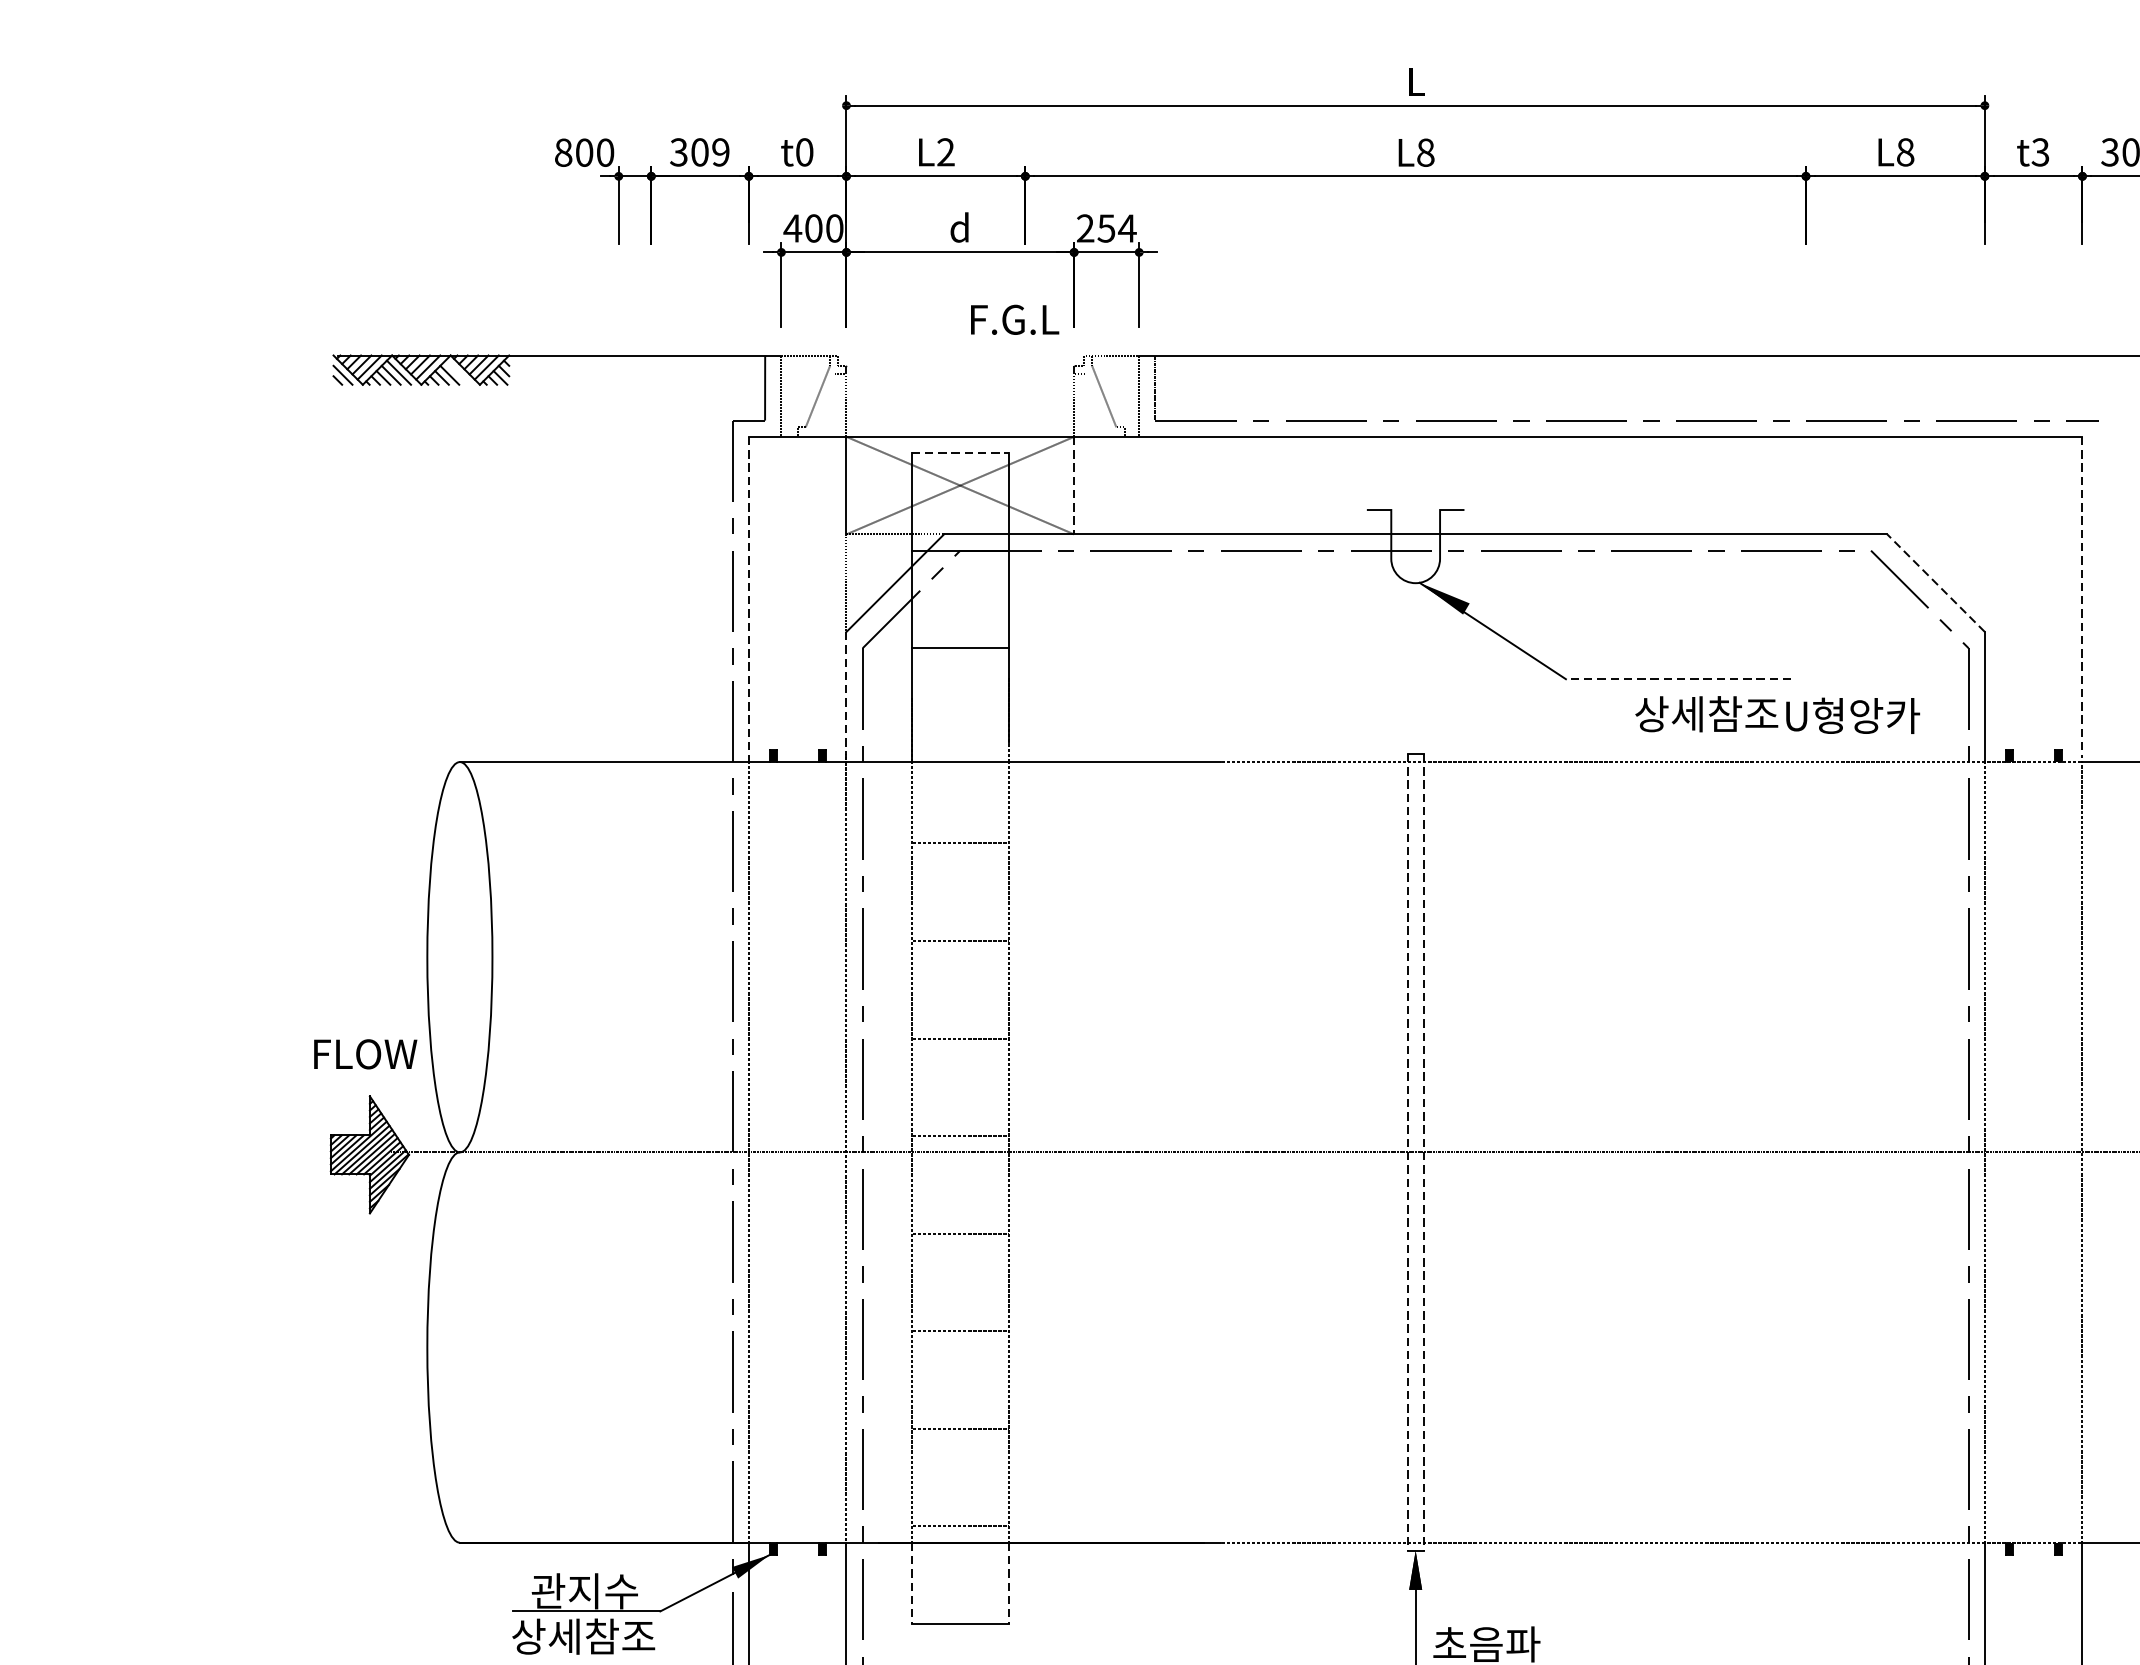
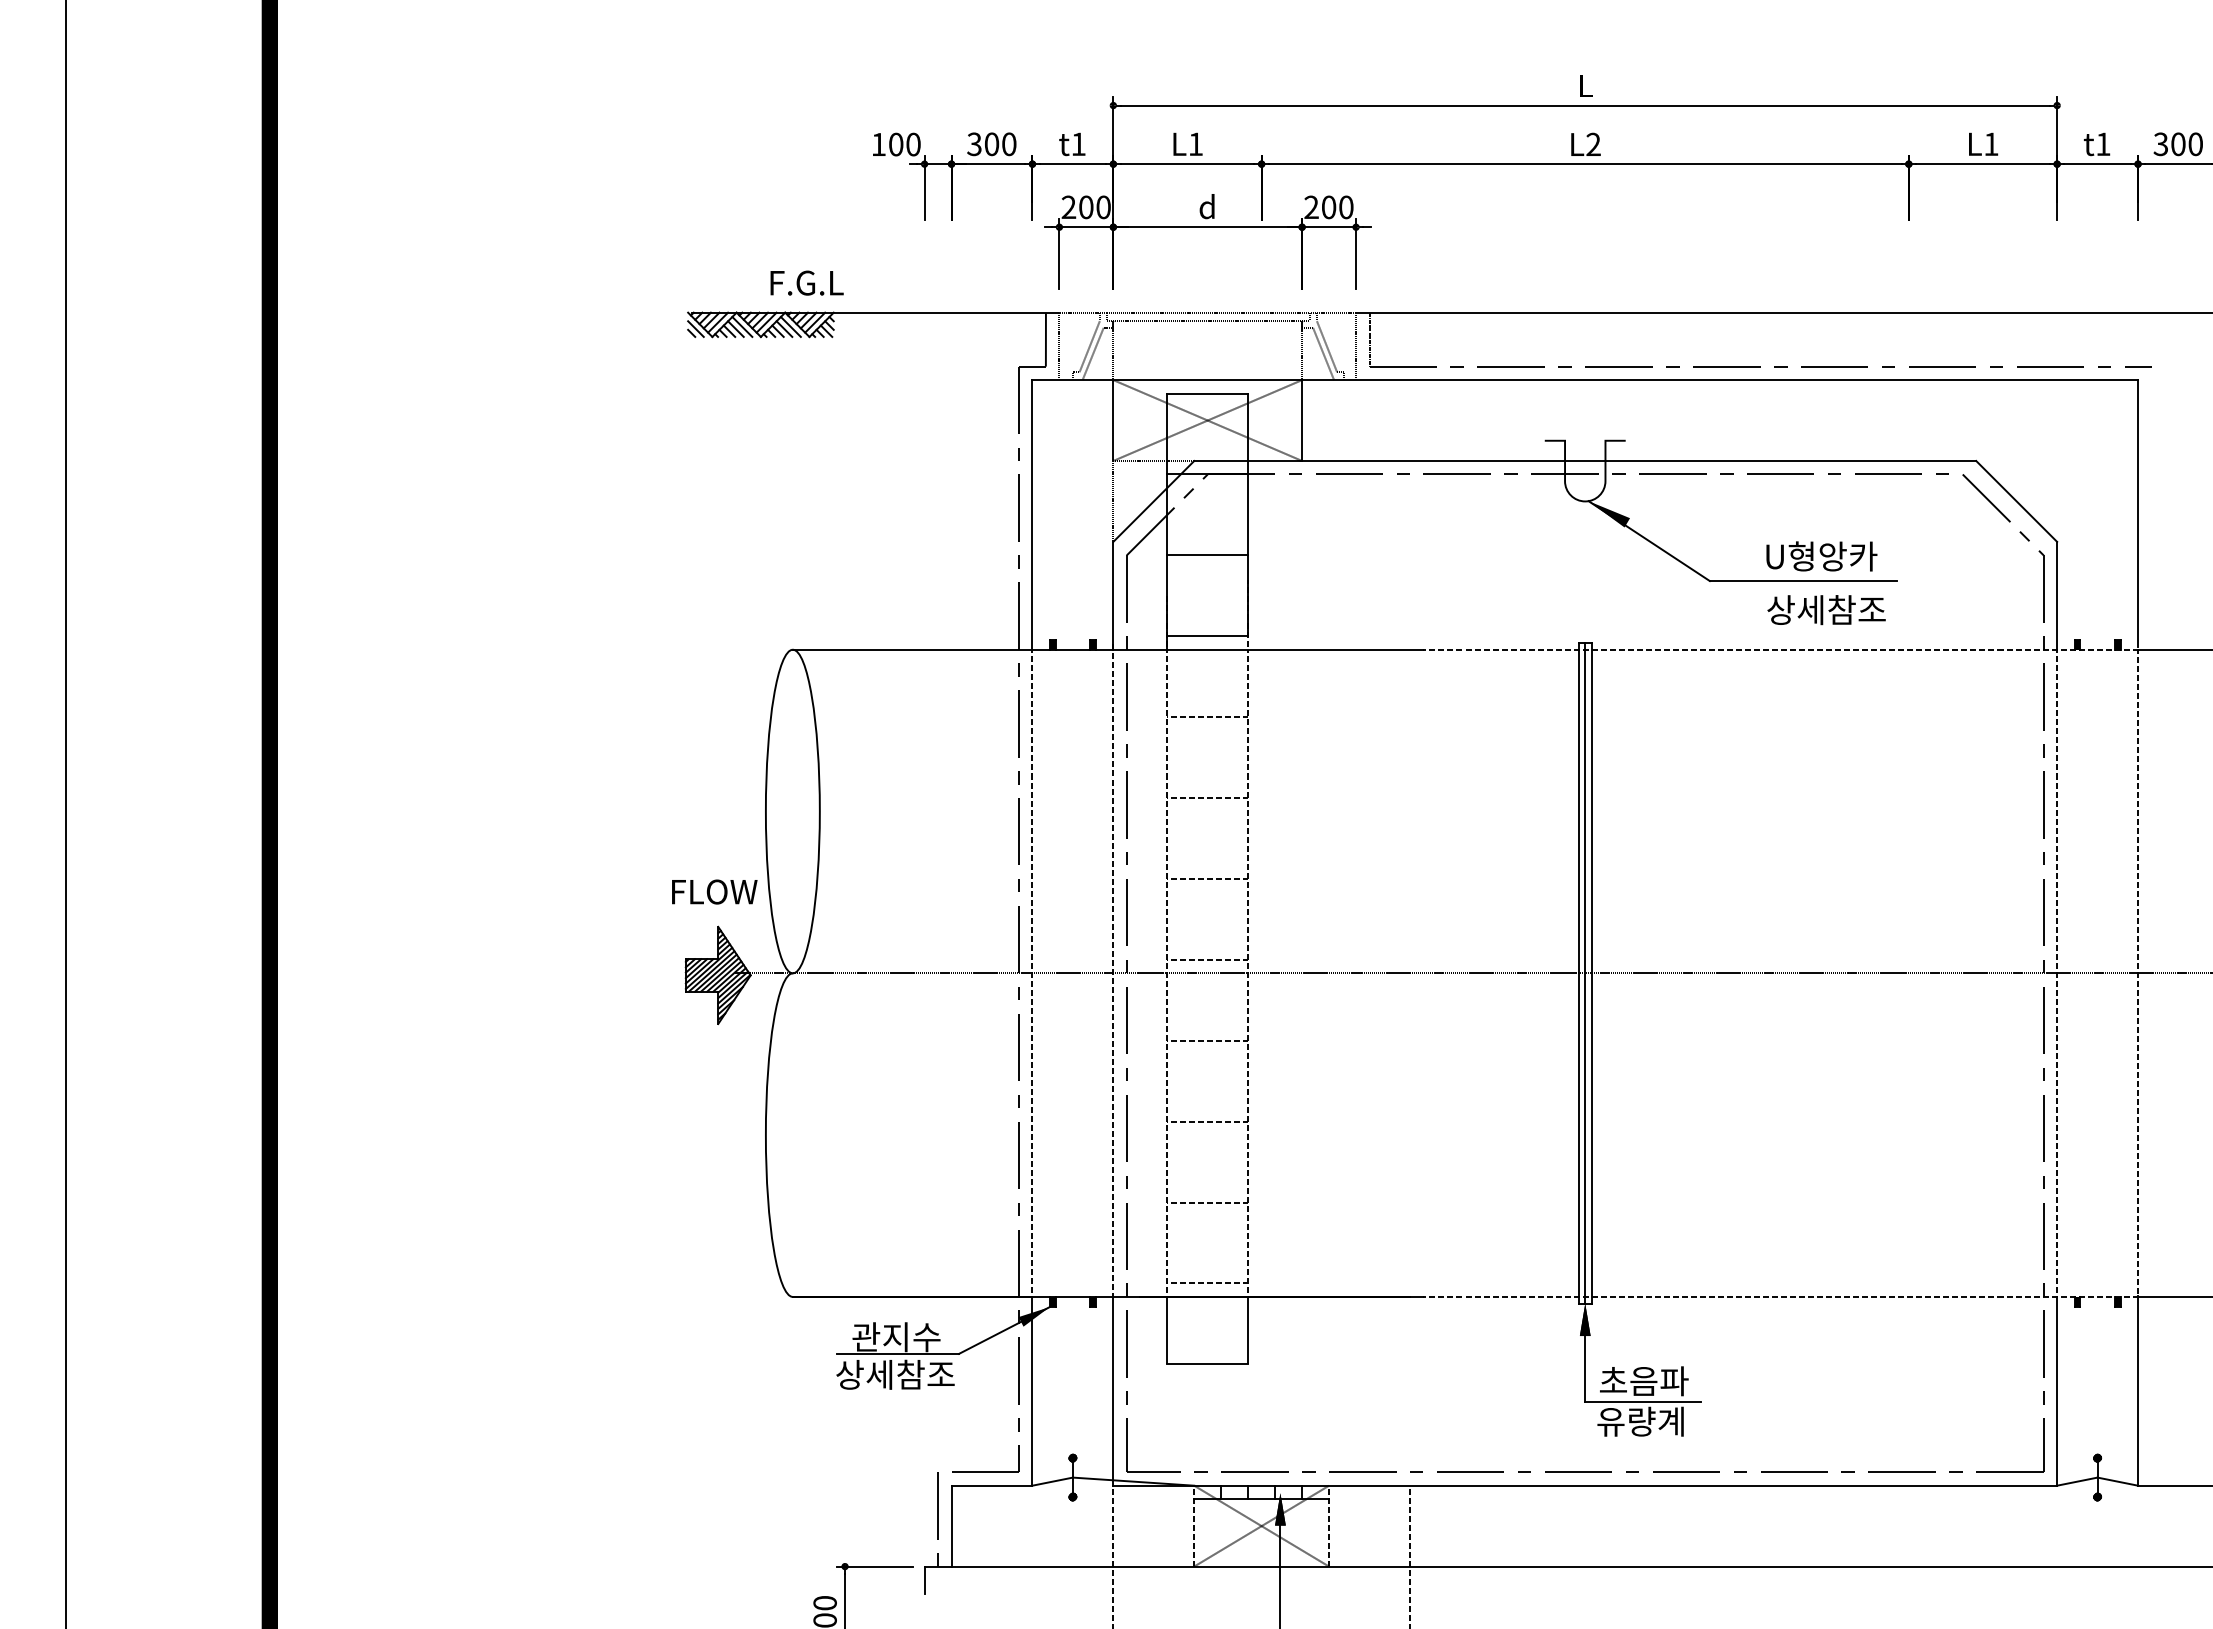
text: (945, 151) -> (1195, 143), L2 -> L1
text: (563, 152) -> (878, 144), 800 -> 100
text: (721, 152) -> (1009, 144), 309 -> 300
text: (804, 152) -> (1078, 144), t0 -> t1
text: (1425, 152) -> (1593, 144), L8 -> L2
text: (1905, 152) -> (1991, 144), L8 -> L1
text: (2040, 152) -> (2103, 144), t3 -> t1
text: (792, 227) -> (1068, 206), 400 -> 200
text: (1116, 228) -> (1337, 207), 254 -> 200
text: (1014, 319) -> (806, 282), moved
line: (961, 355) -> (1208, 312), added
line: (960, 366) -> (1207, 321), added
line: (457, 372) -> (790, 326), added
line: (821, 404) -> (1092, 353), added
line: (1099, 404) -> (1323, 353), added
line: (961, 452) -> (1208, 393), dashed -> solid
line: (1074, 486) -> (1302, 421), dashed -> solid
line: (1935, 583) -> (2016, 501), dashed -> solid
line: (2083, 597) -> (2138, 513), dashed -> solid
line: (748, 598) -> (1032, 514), dashed -> solid
line: (1677, 679) -> (1802, 581), dashed -> solid
line: (846, 696) -> (1113, 595), dashed -> solid
text: (1852, 715) -> (1821, 556), moved
line: (960, 746) -> (1207, 636), added
line: (1407, 1152) -> (1578, 973), dashed -> solid
line: (1415, 1152) -> (1585, 973), added
line: (1423, 1152) -> (1591, 973), dashed -> solid
line: (911, 1583) -> (1167, 1330), dashed -> solid
line: (1009, 1583) -> (1248, 1330), dashed -> solid

